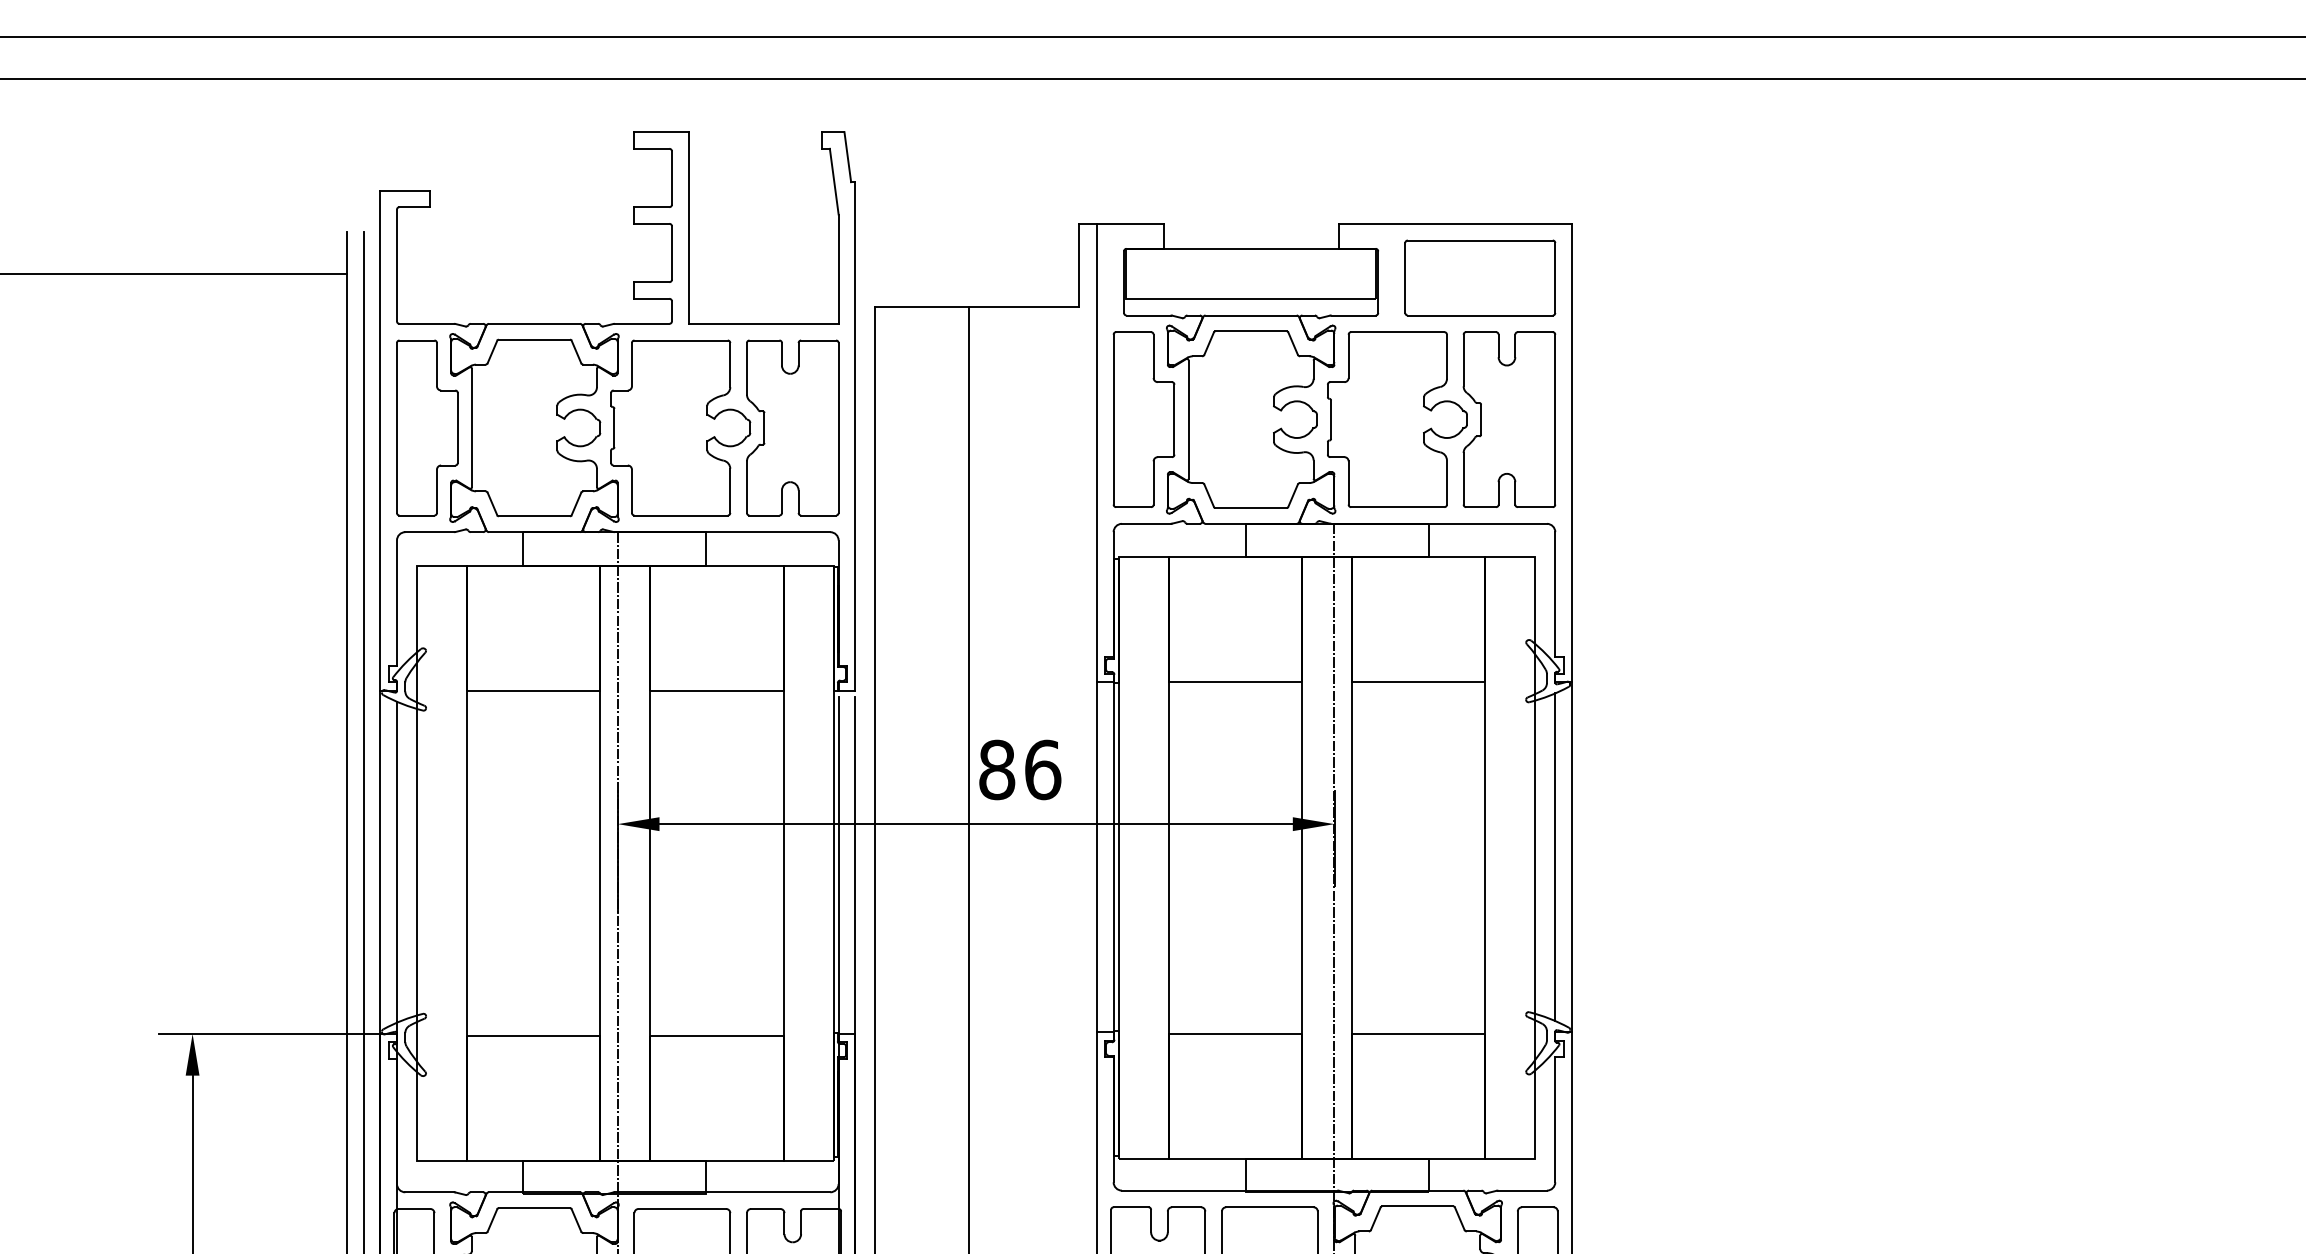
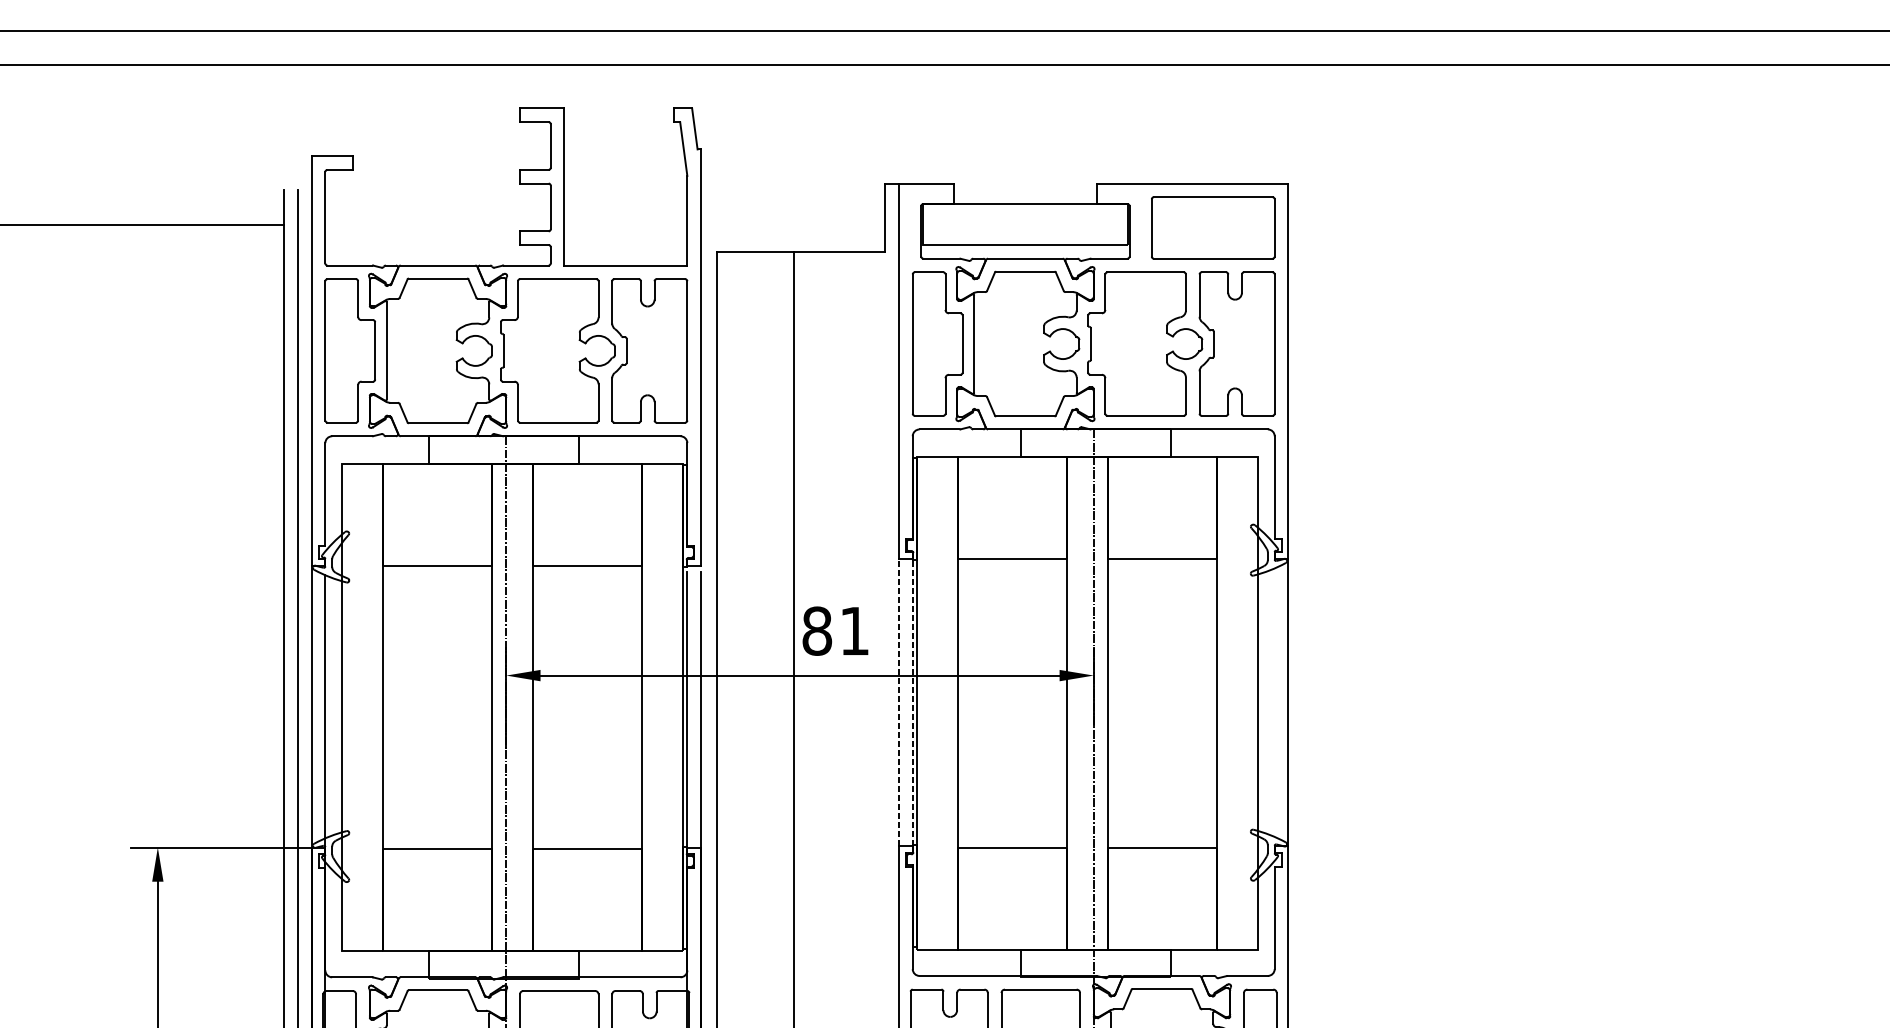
text: (1043, 769) -> (855, 630), 86 -> 81
line: (1096, 856) -> (898, 702), solid -> dashed
line: (1113, 856) -> (912, 702), solid -> dashed
line: (1555, 856) -> (1274, 702), removed

